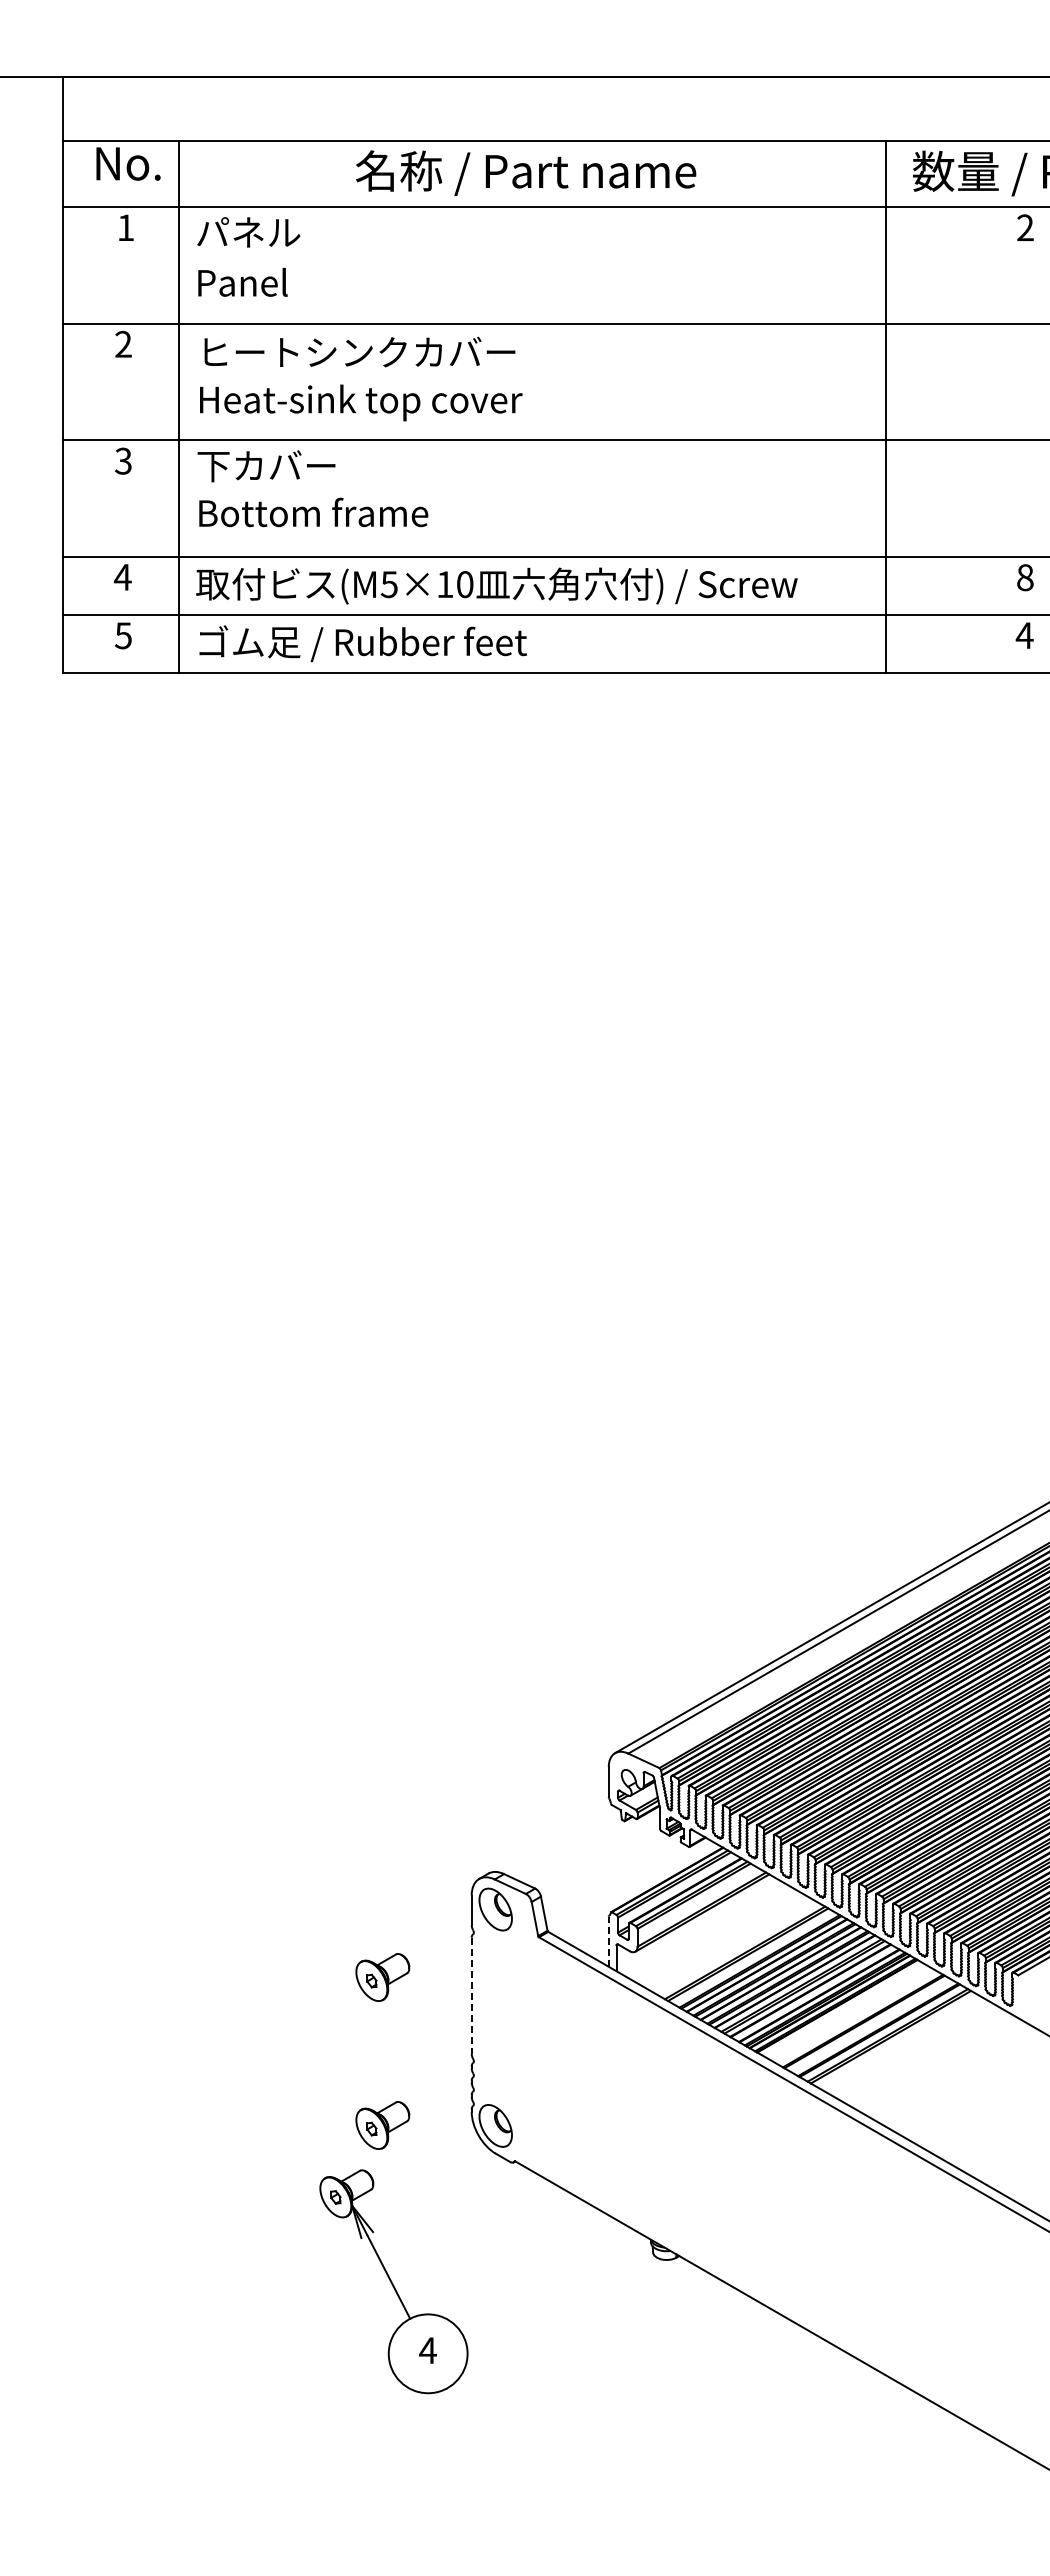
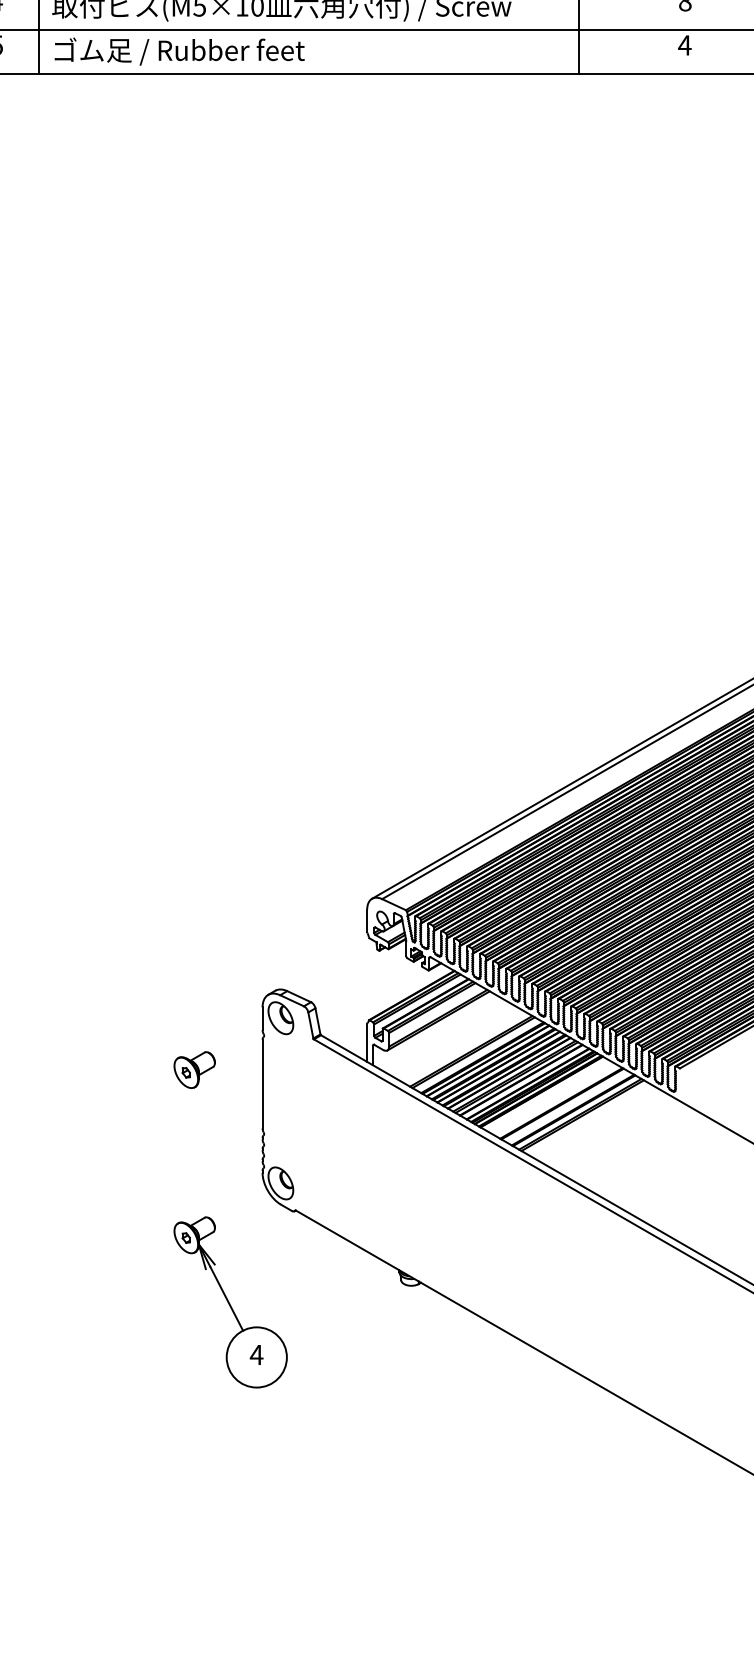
line: (608, 1941) -> (367, 1042), dashed -> solid
line: (471, 1996) -> (262, 1084), dashed -> solid
part: (382, 2125) -> (194, 1183), removed
part: (393, 2281) -> (230, 1302), moved

